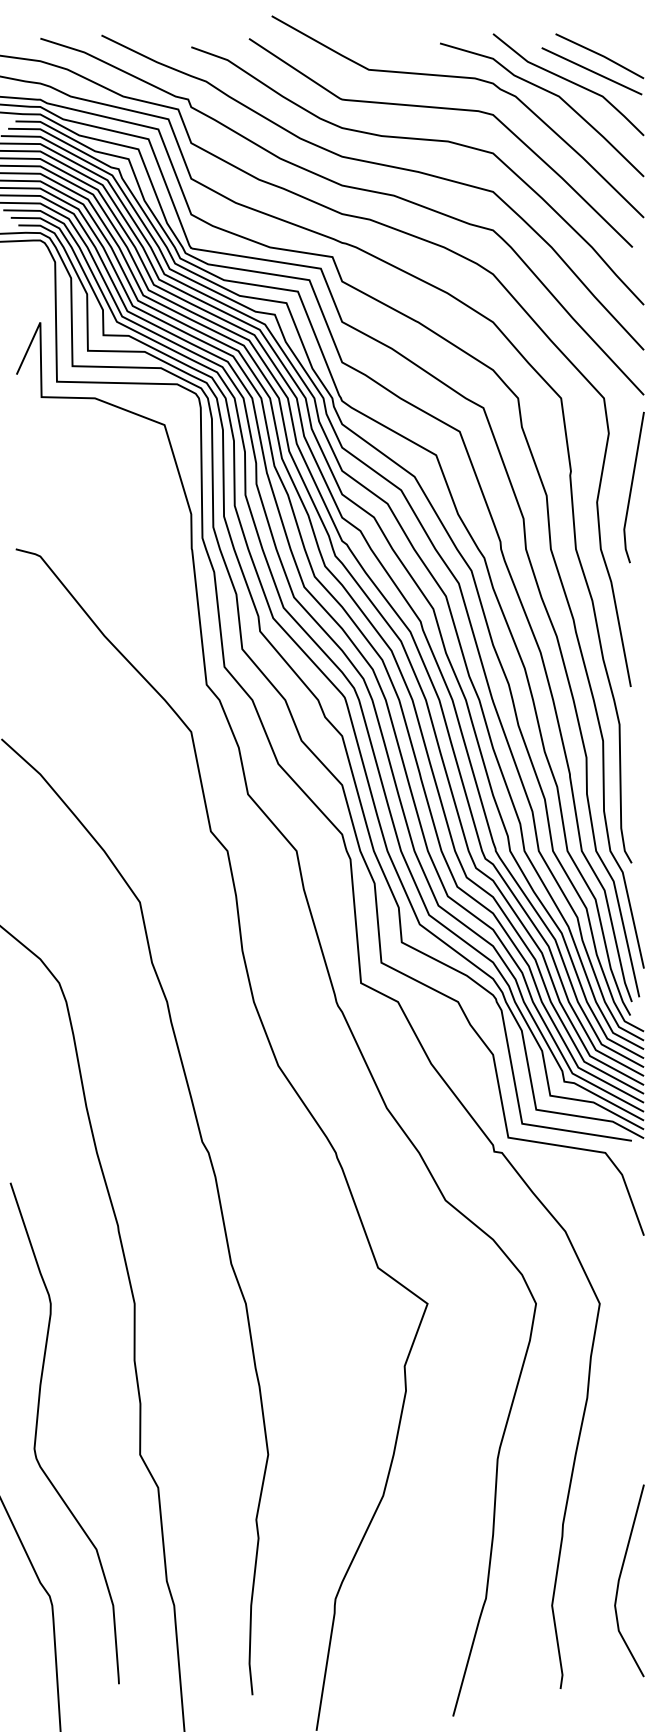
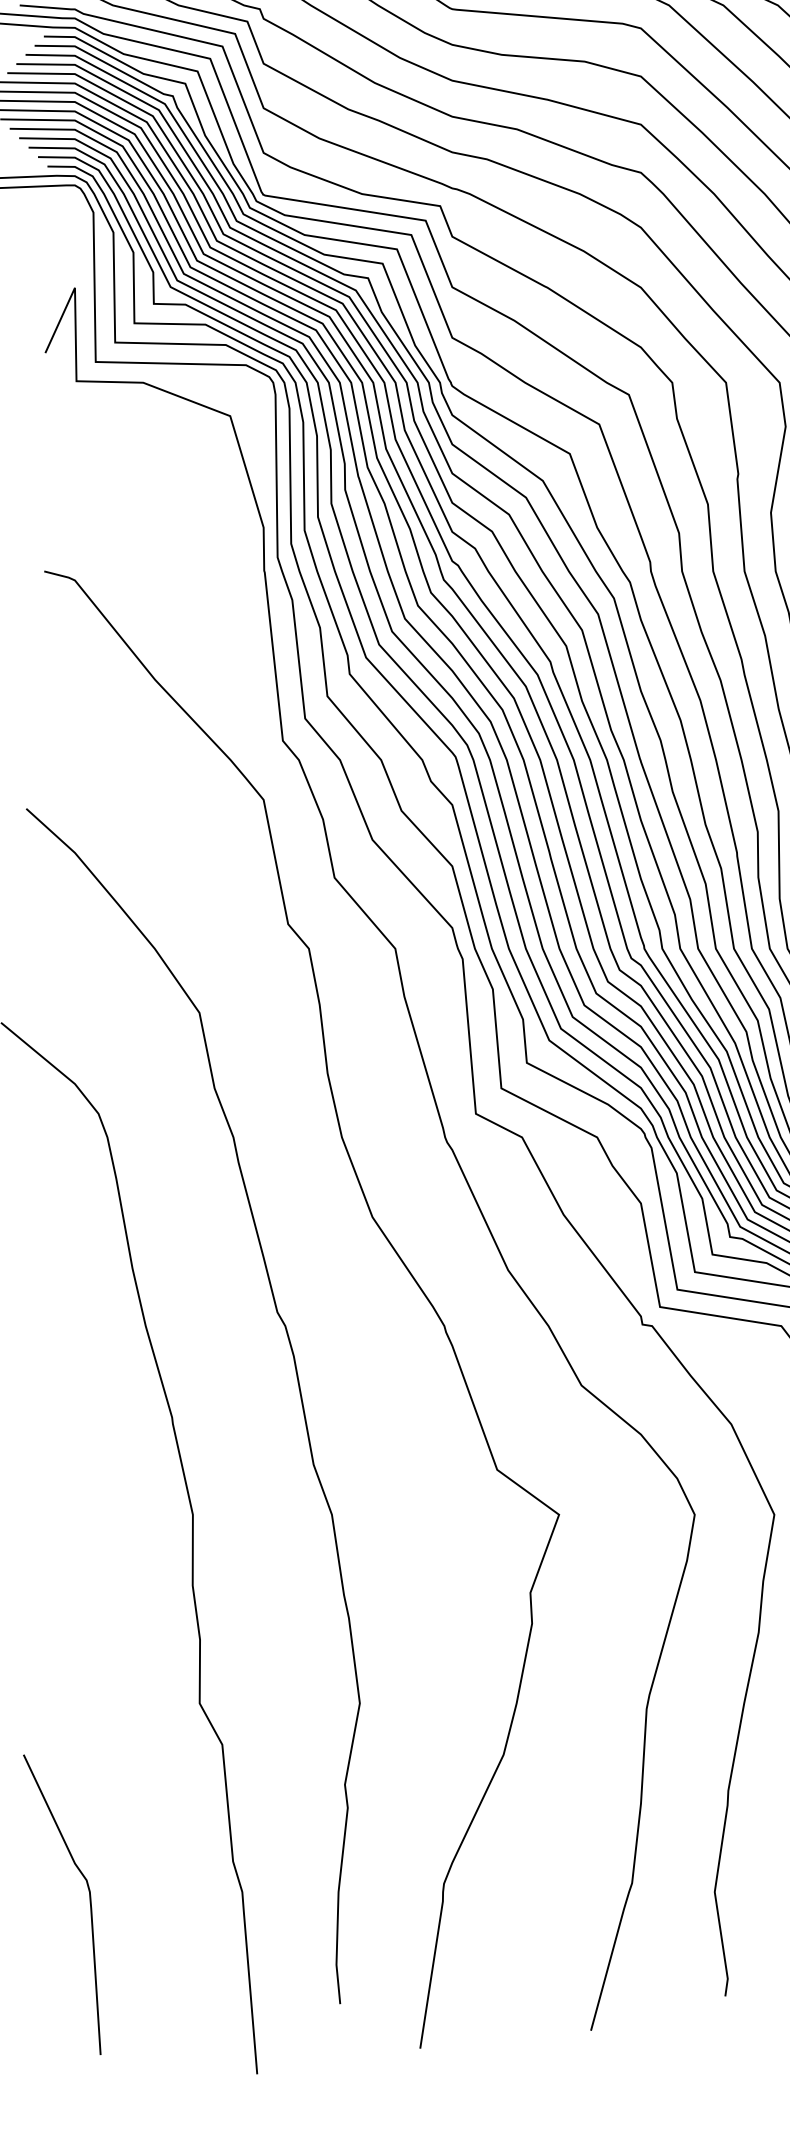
curve: (37, 1430) -> (71, 1673), removed

